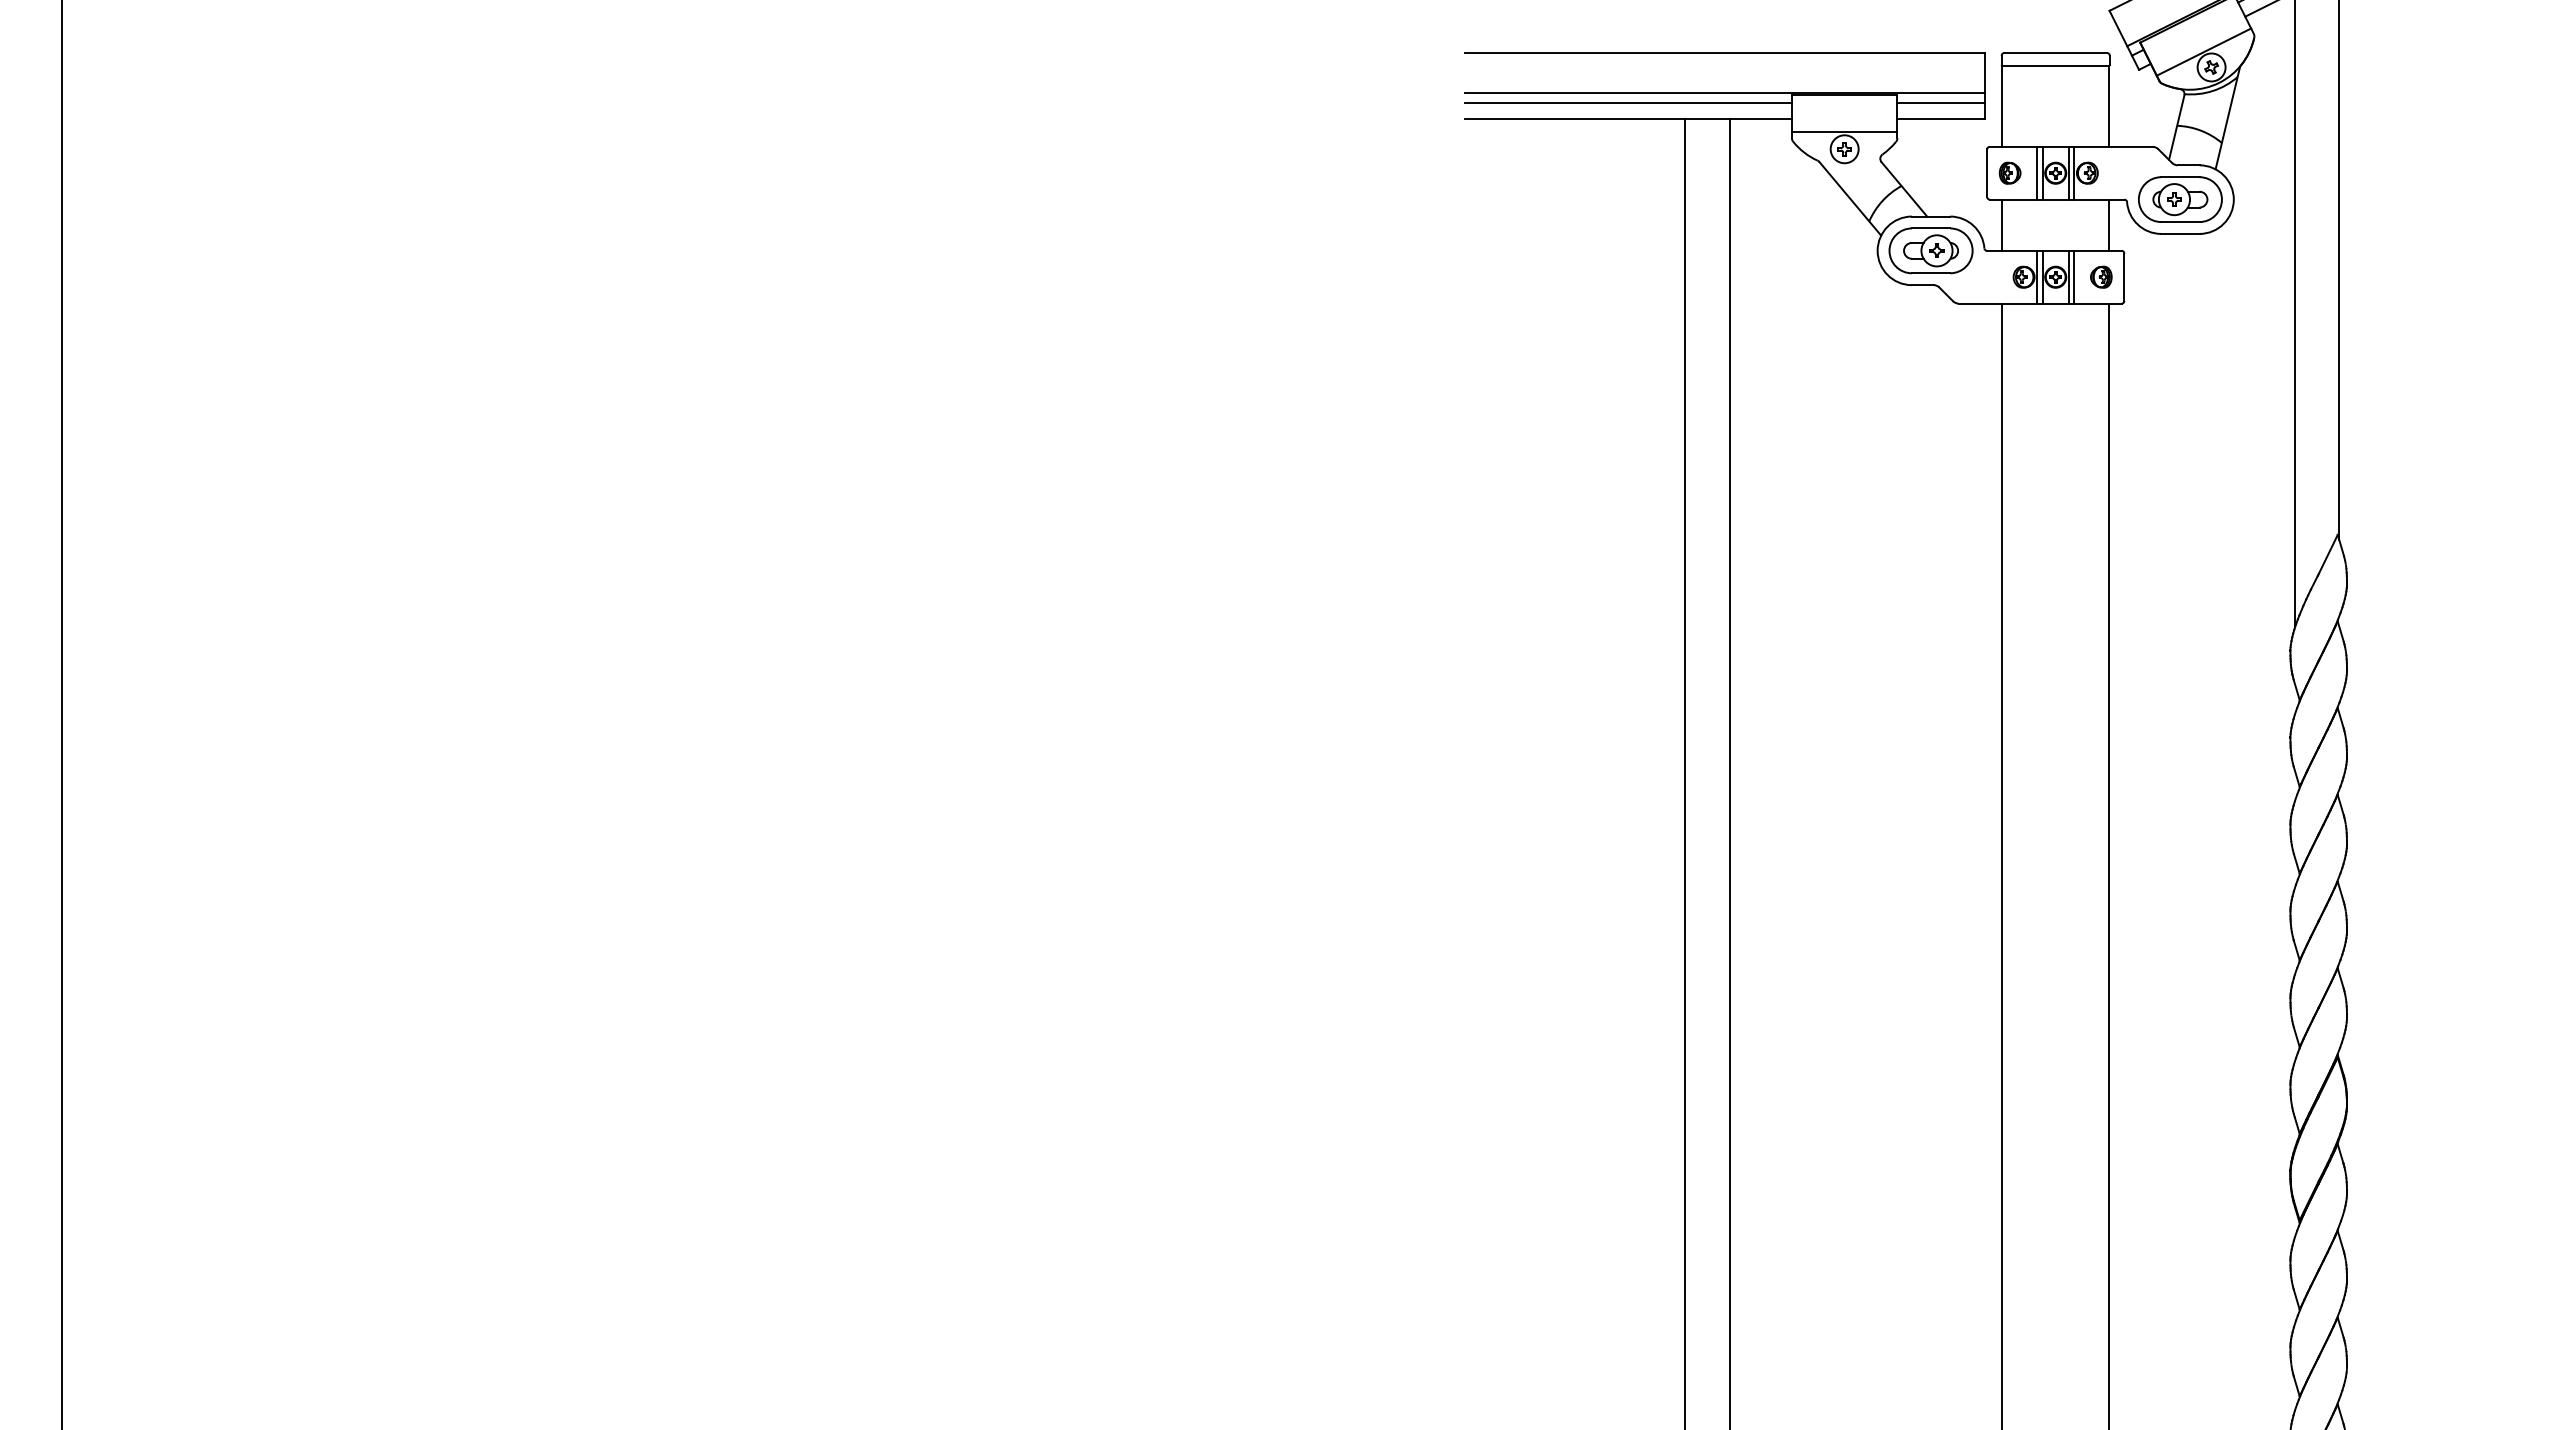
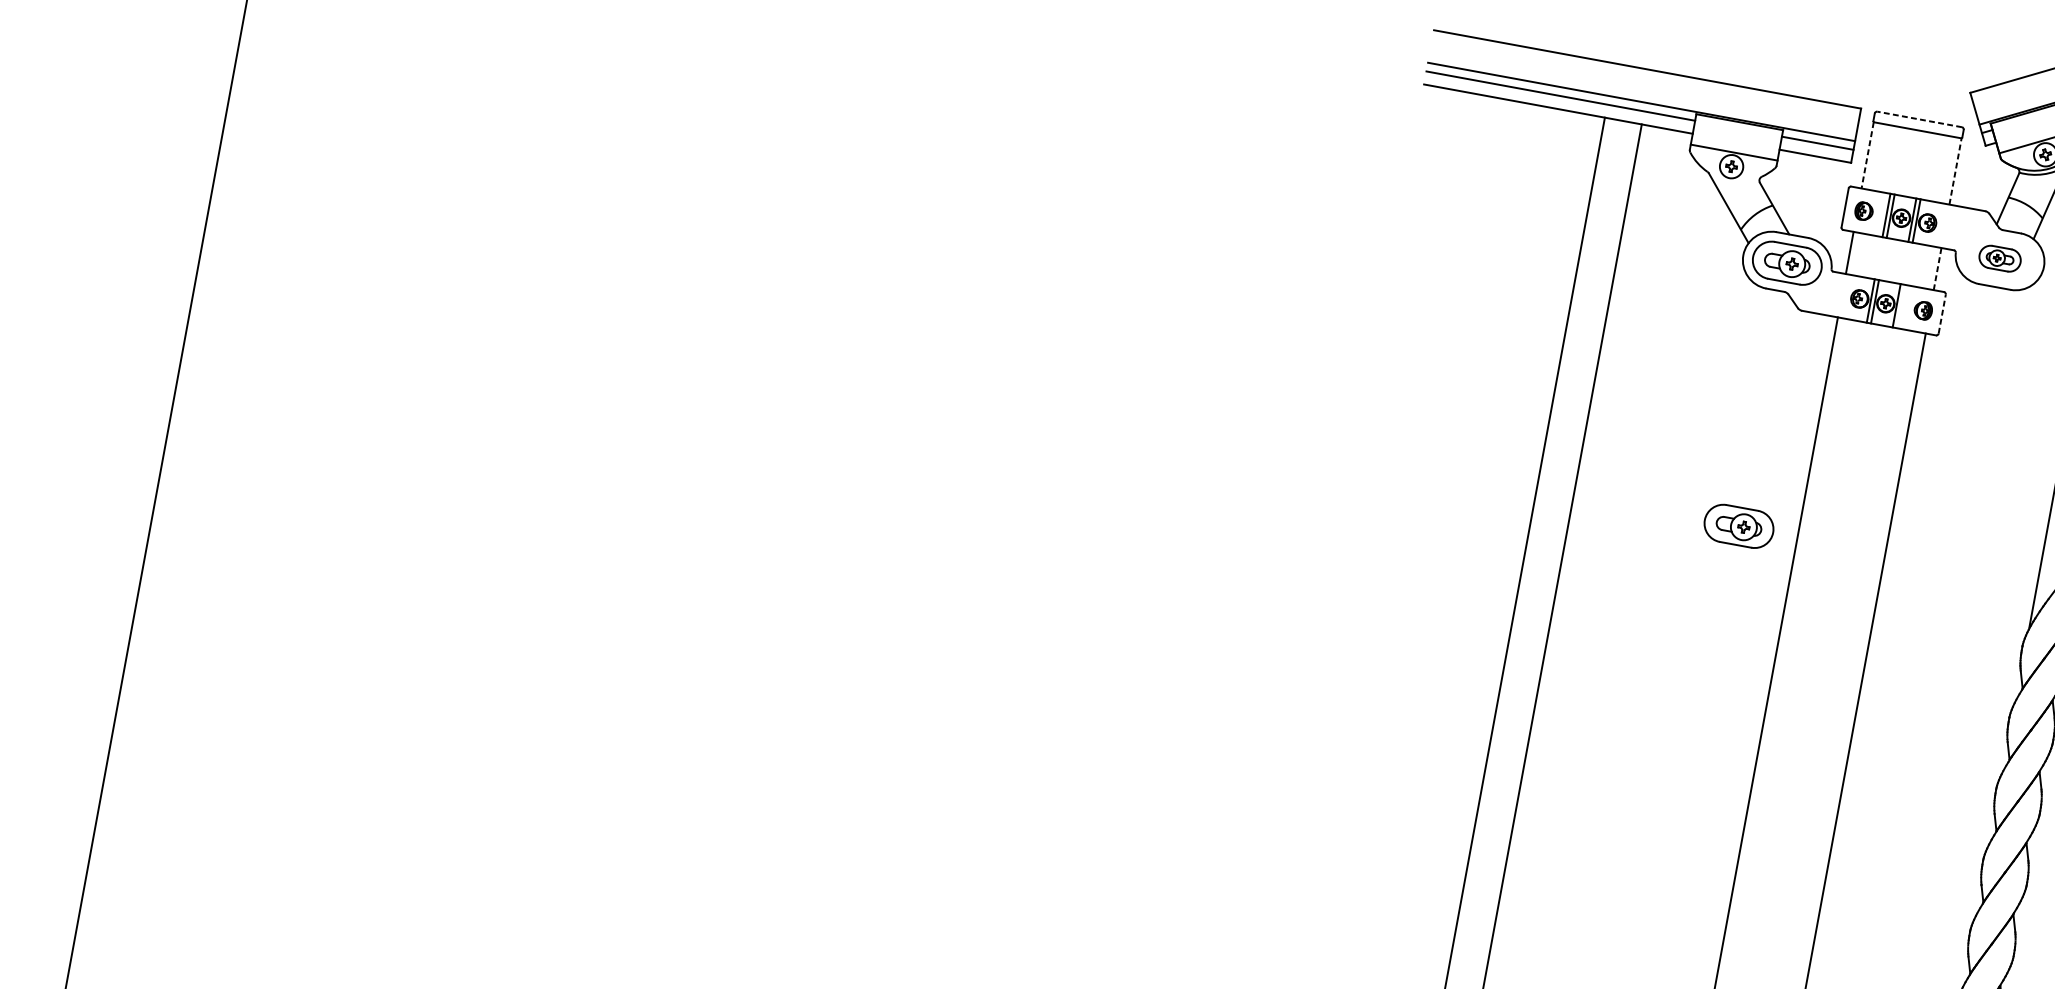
line: (2055, 53) -> (1919, 119), solid -> dashed
line: (2109, 106) -> (1955, 171), solid -> dashed
line: (2002, 107) -> (1867, 156), solid -> dashed
part: (2180, 199) -> (2000, 258), size x0.6
line: (2109, 225) -> (1937, 269), solid -> dashed
line: (2074, 276) -> (1901, 305), removed
line: (2124, 277) -> (1942, 314), solid -> dashed
part: (1930, 570) -> (1738, 526), added

